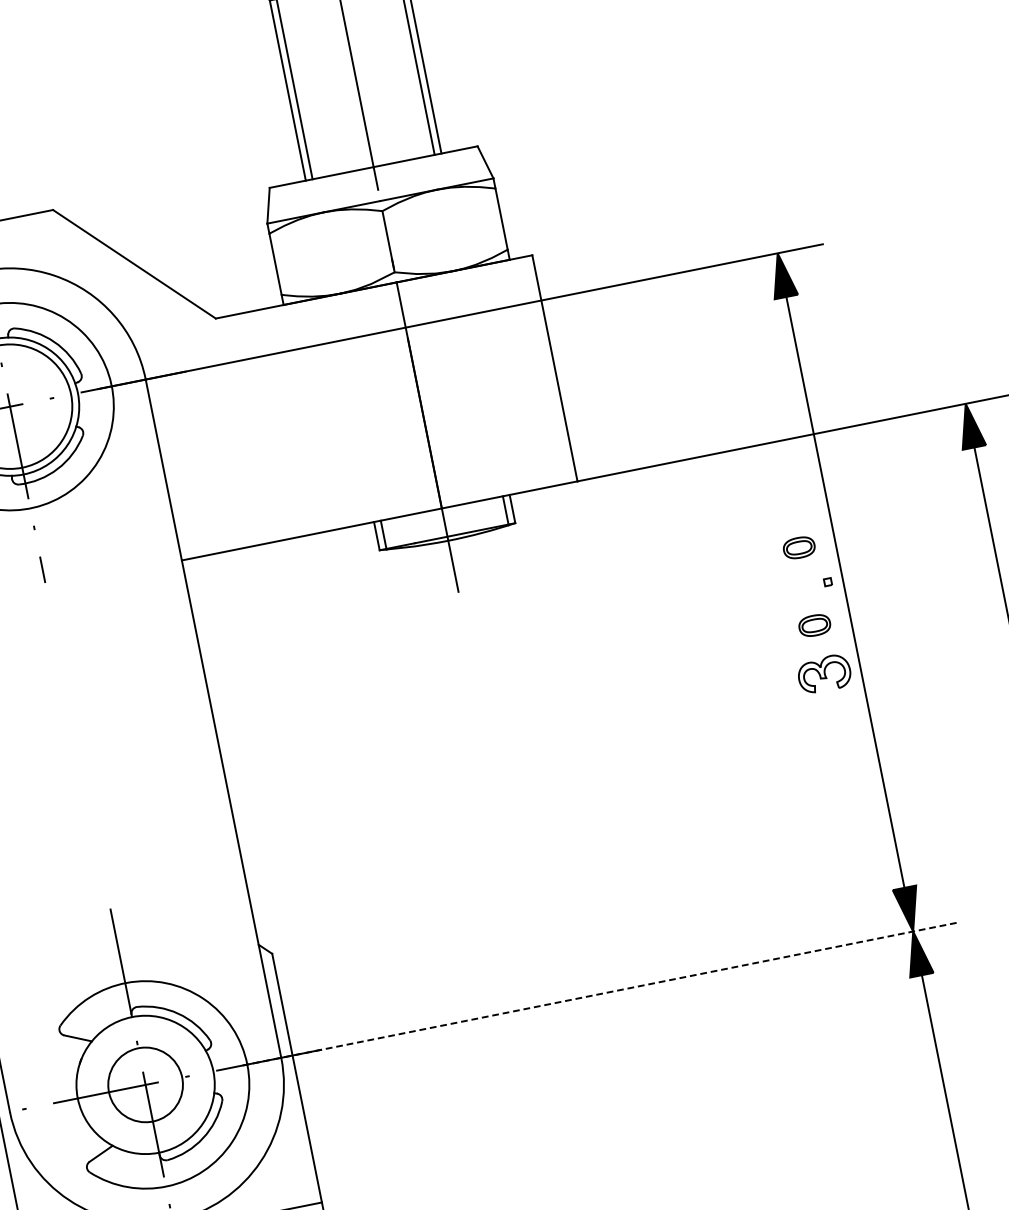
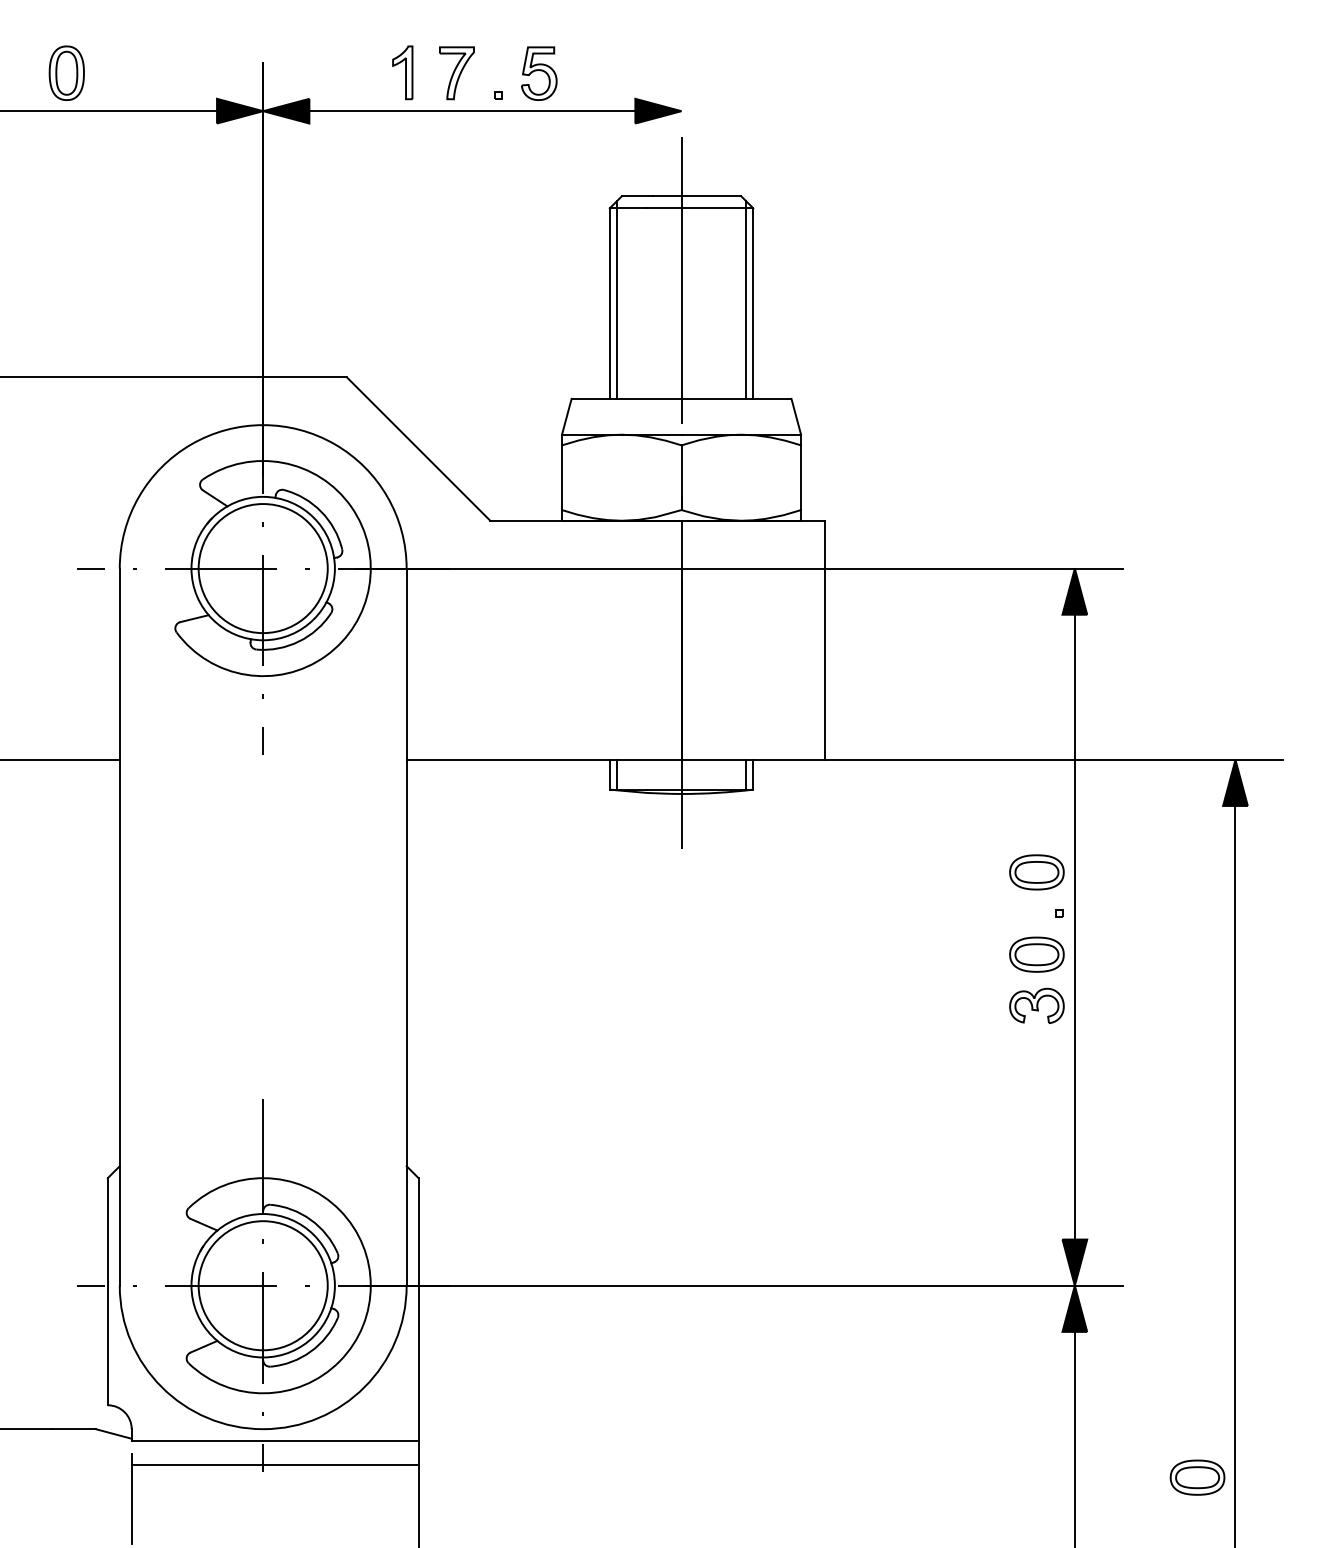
part: (798, 547) -> (1036, 872), size x1.67
part: (814, 625) -> (1036, 954), size x1.67
line: (600, 993) -> (744, 1285), dashed -> solid
circle: (144, 1084) -> (262, 1285), size x1.67

